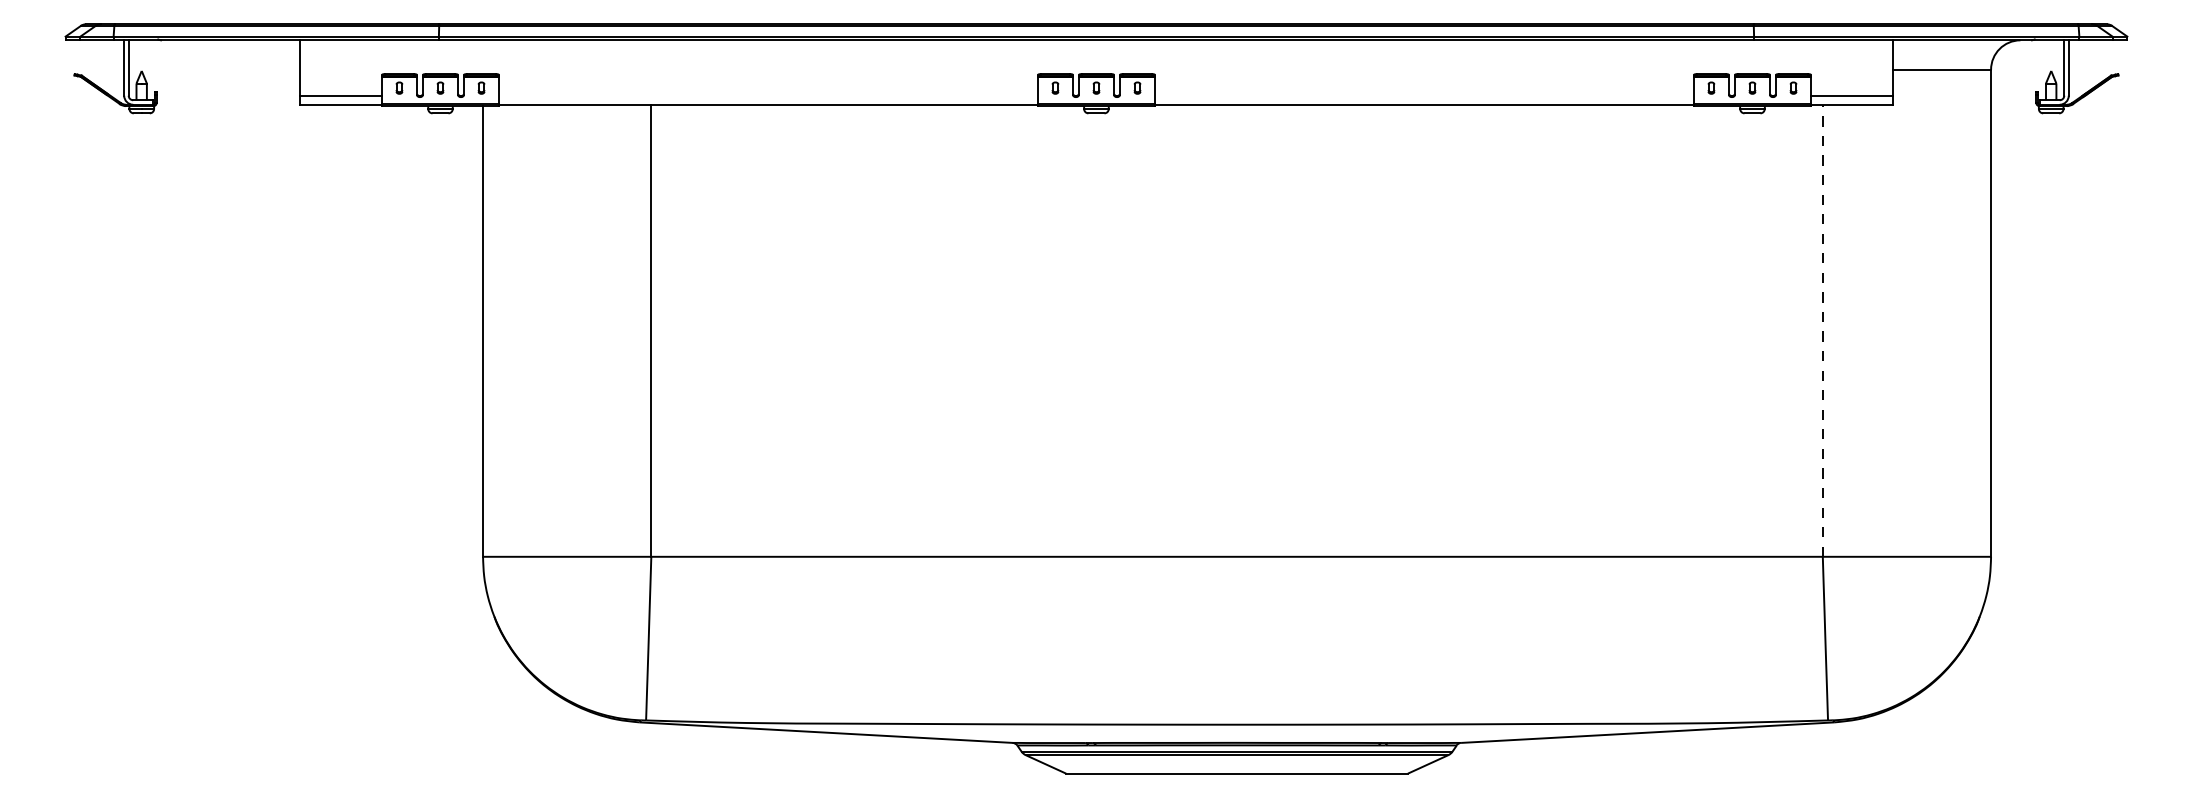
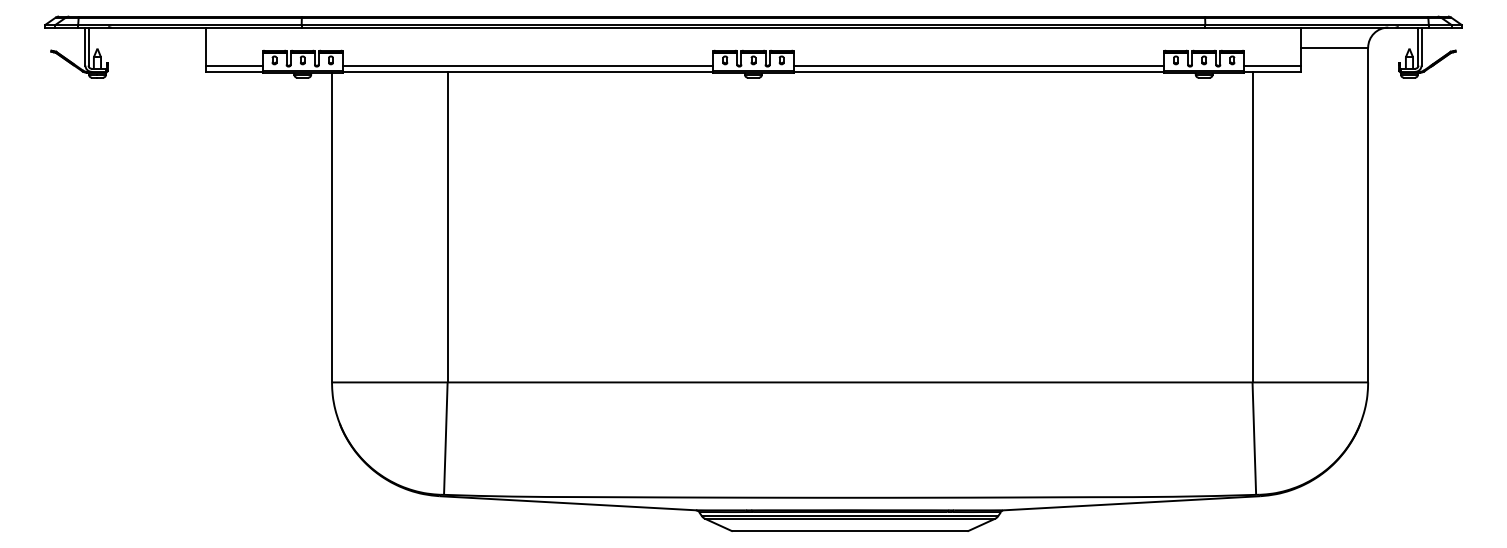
line: (769, 95) -> (528, 65), added
line: (1423, 95) -> (978, 65), added
line: (1822, 329) -> (1252, 226), dashed -> solid

